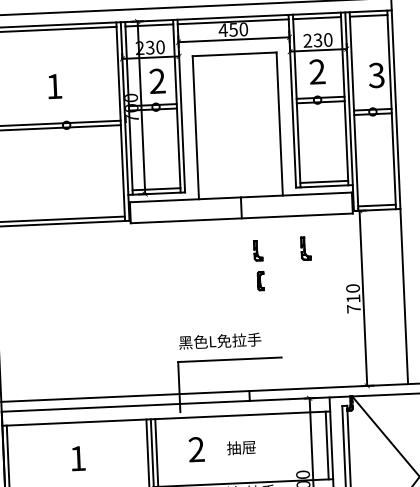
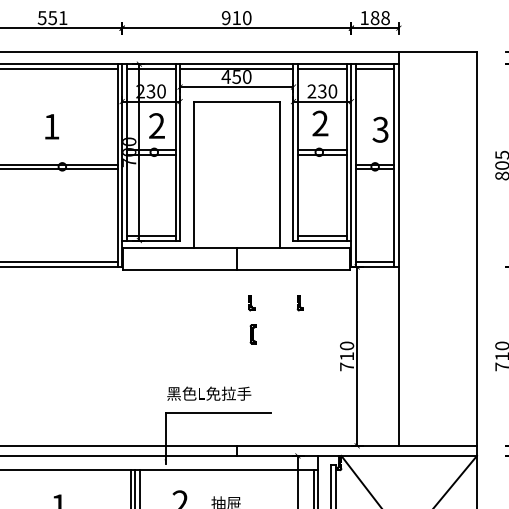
part: (304, 248) -> (299, 303), size x0.62
part: (257, 251) -> (251, 303), size x0.71

